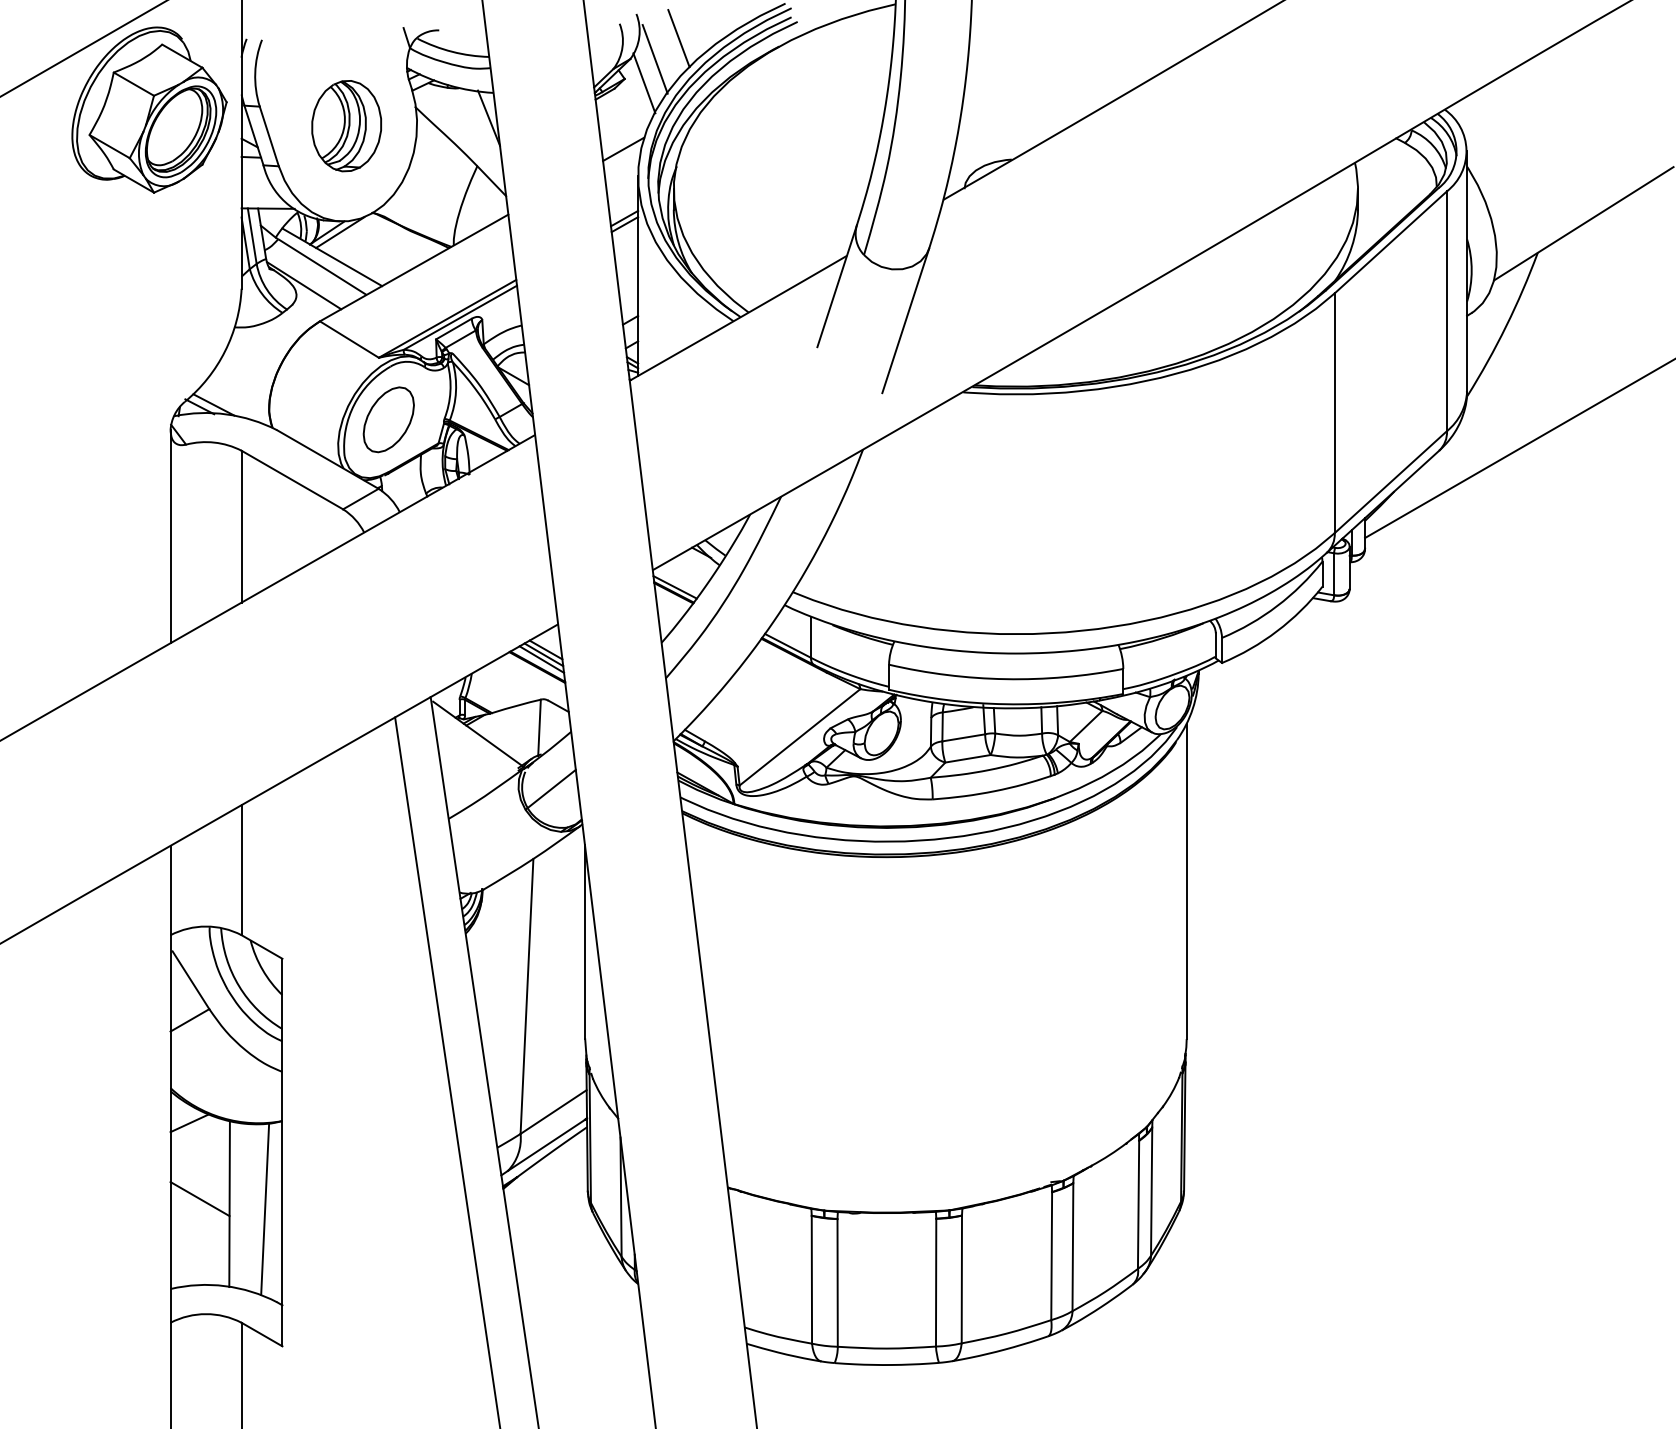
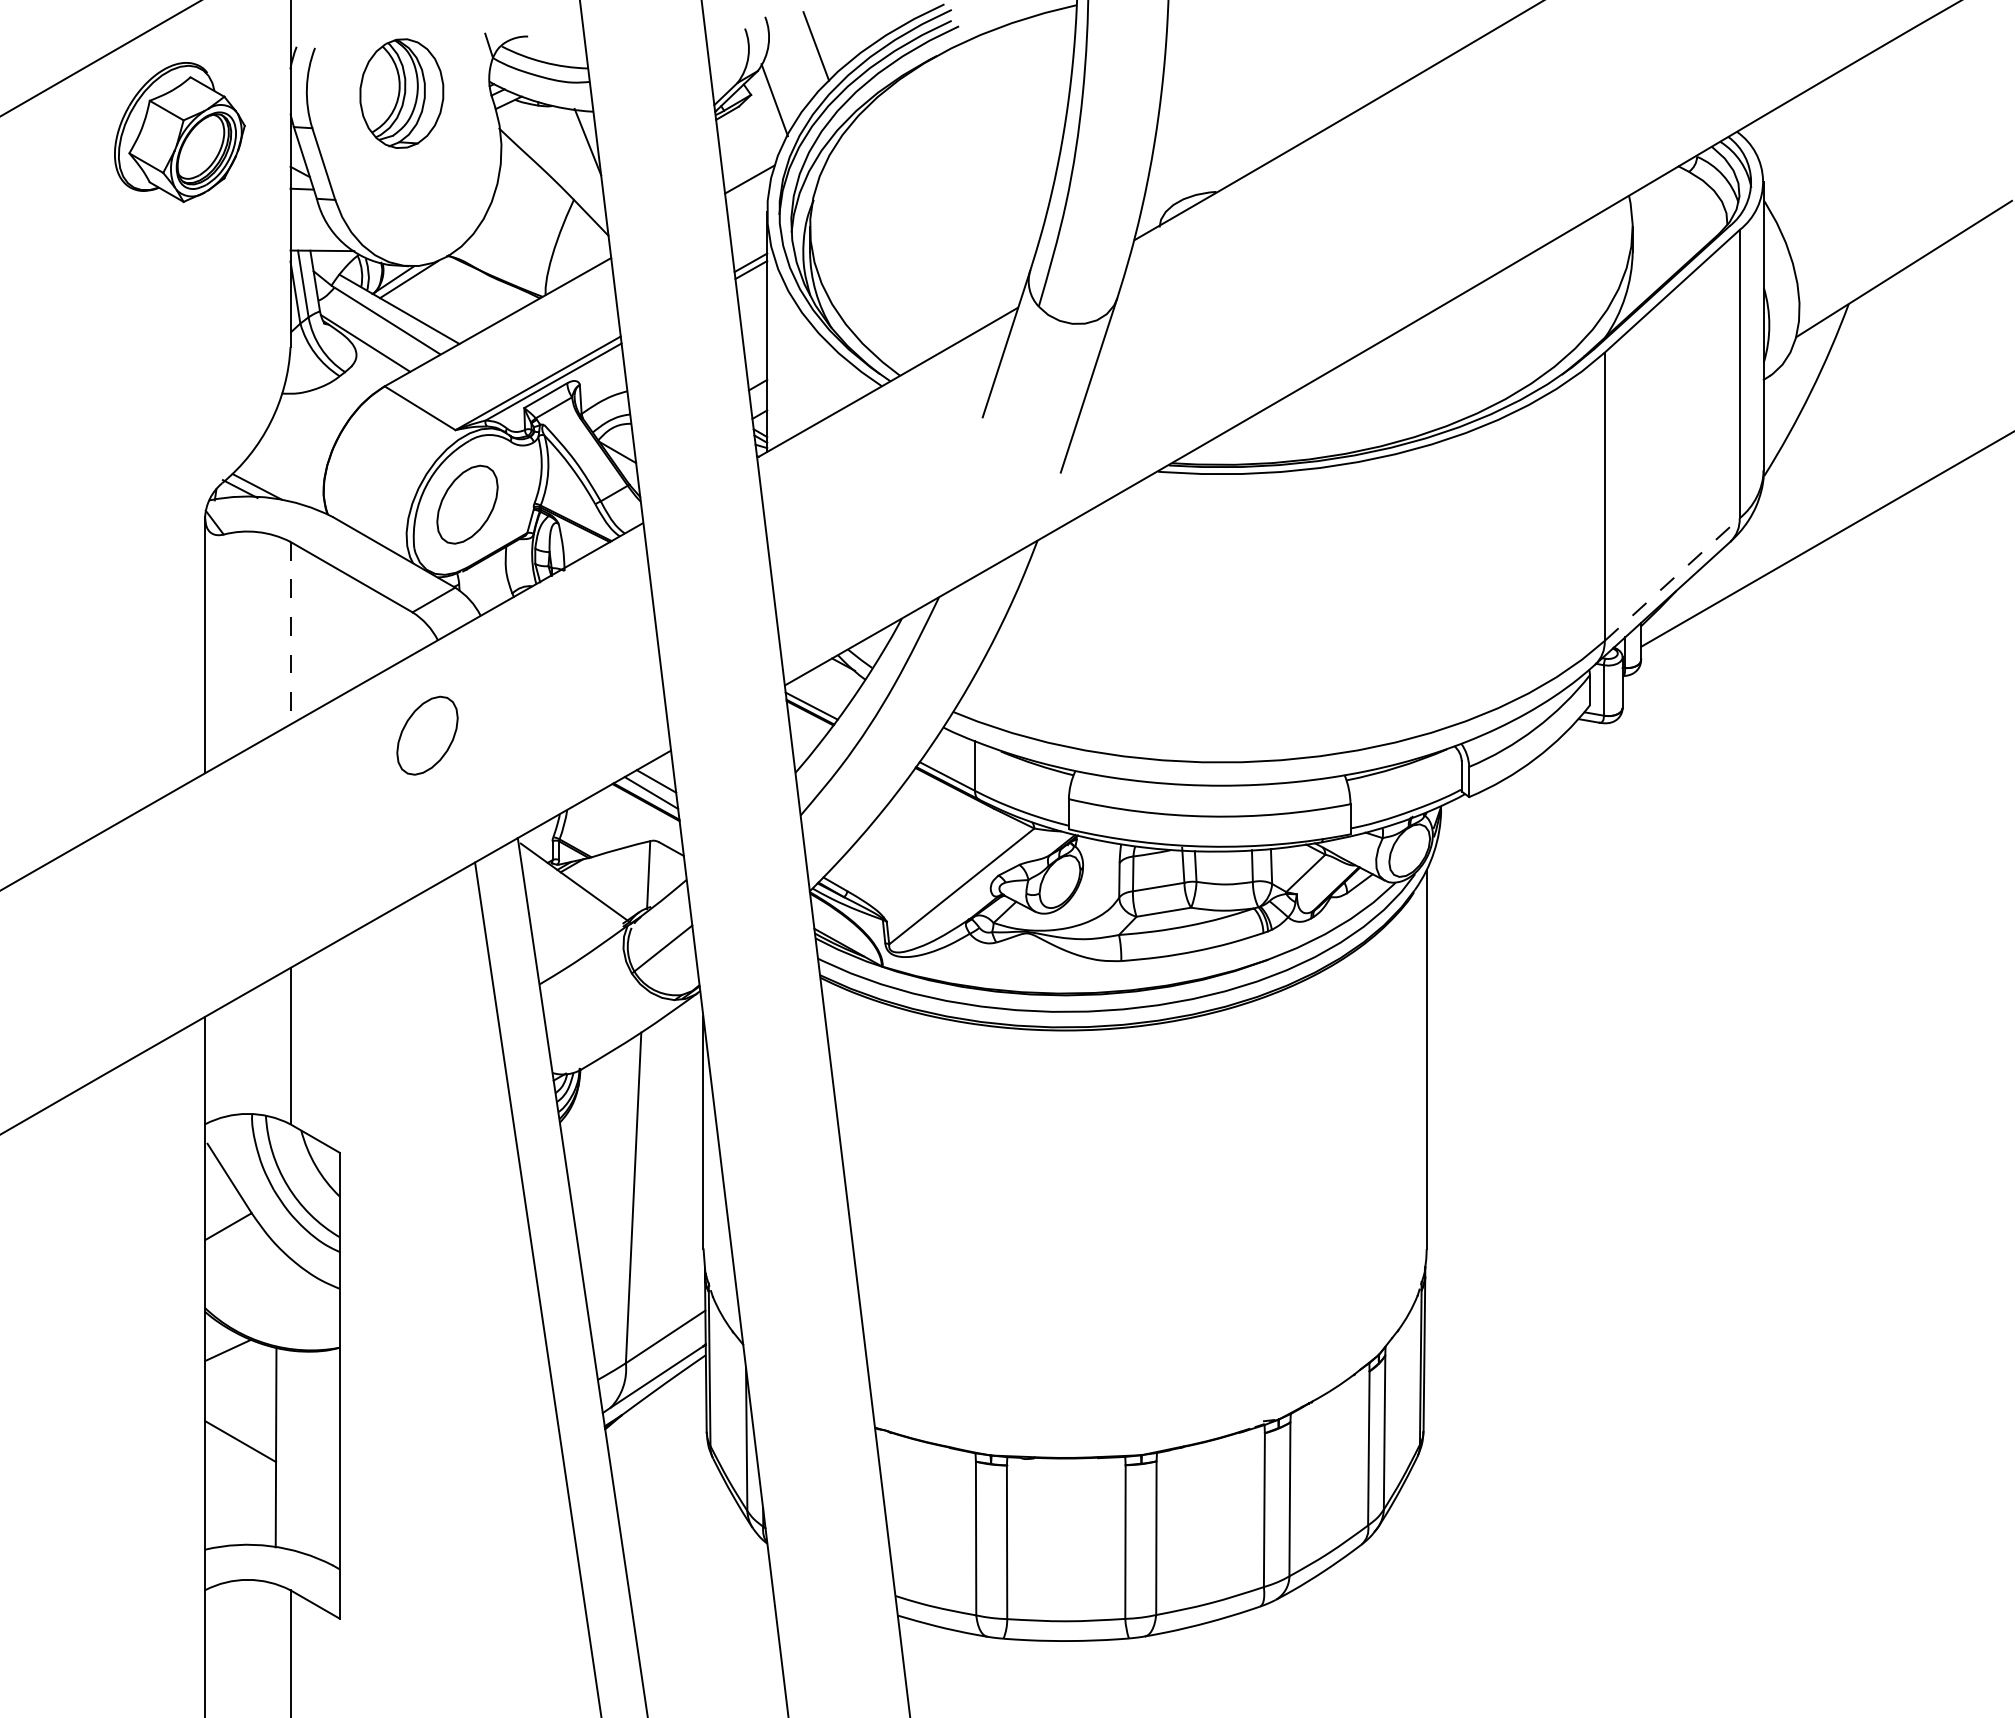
line: (655, 59) -> (787, 71), removed
part: (149, 110) -> (179, 132), size x0.7
part: (346, 126) -> (401, 93), moved
line: (1391, 482) -> (1672, 579), solid -> dashed
line: (241, 526) -> (290, 633), solid -> dashed
part: (355, 611) -> (427, 735), added
line: (543, 654) -> (653, 786), removed
line: (264, 1209) -> (318, 1453), removed

